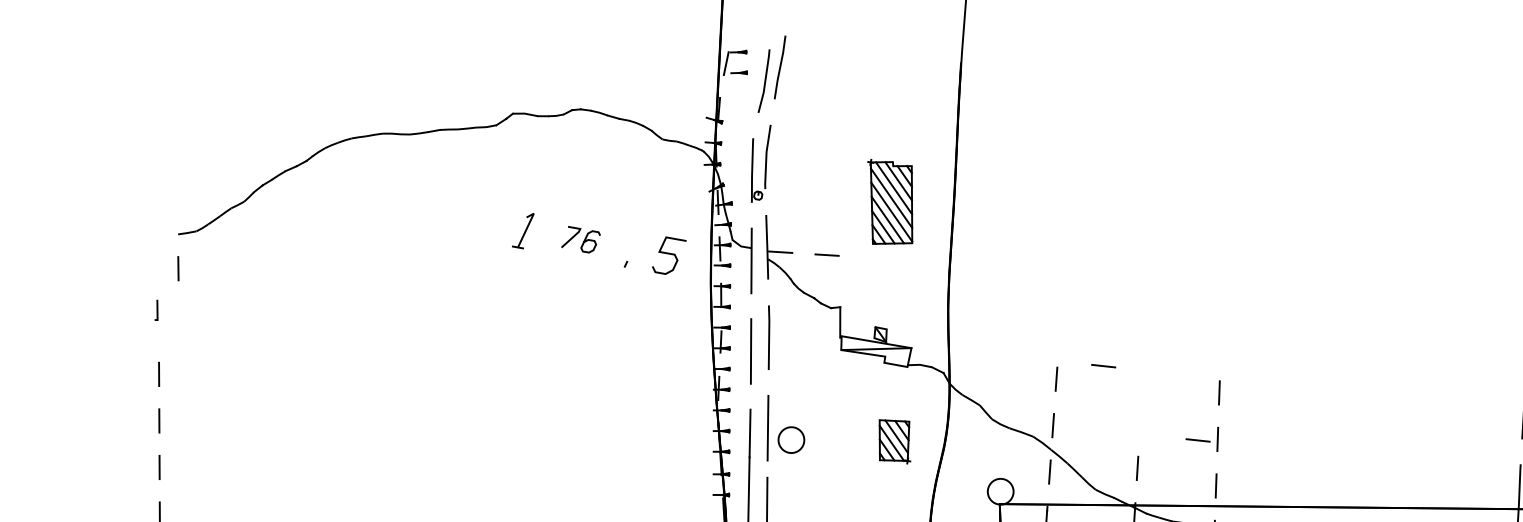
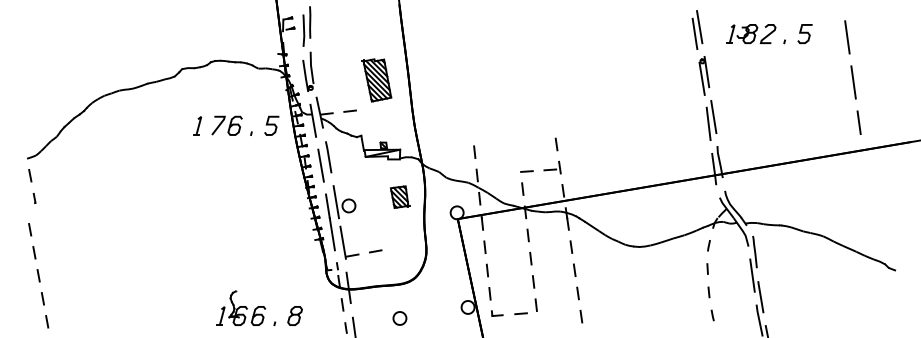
part: (580, 239) -> (226, 125), size x1.67
line: (157, 310) -> (34, 198), moved
line: (1102, 365) -> (526, 171), moved

